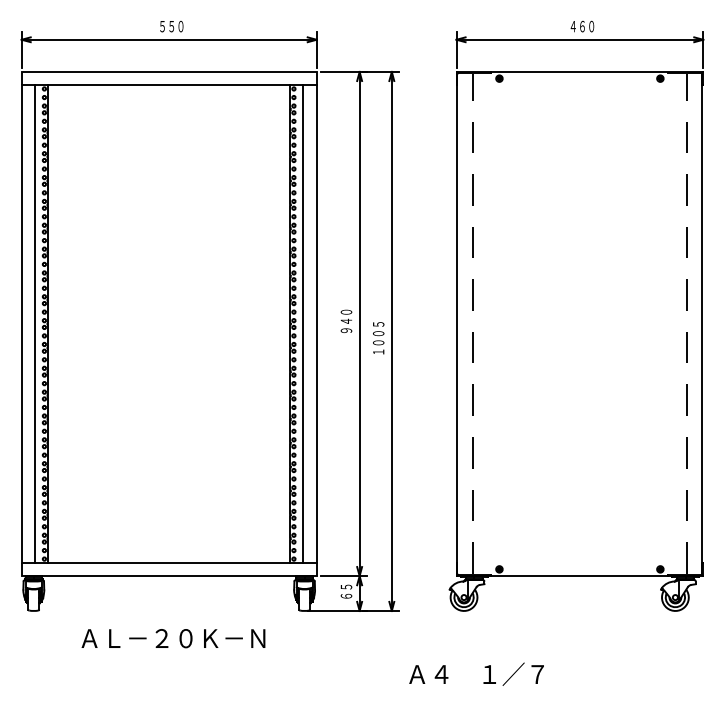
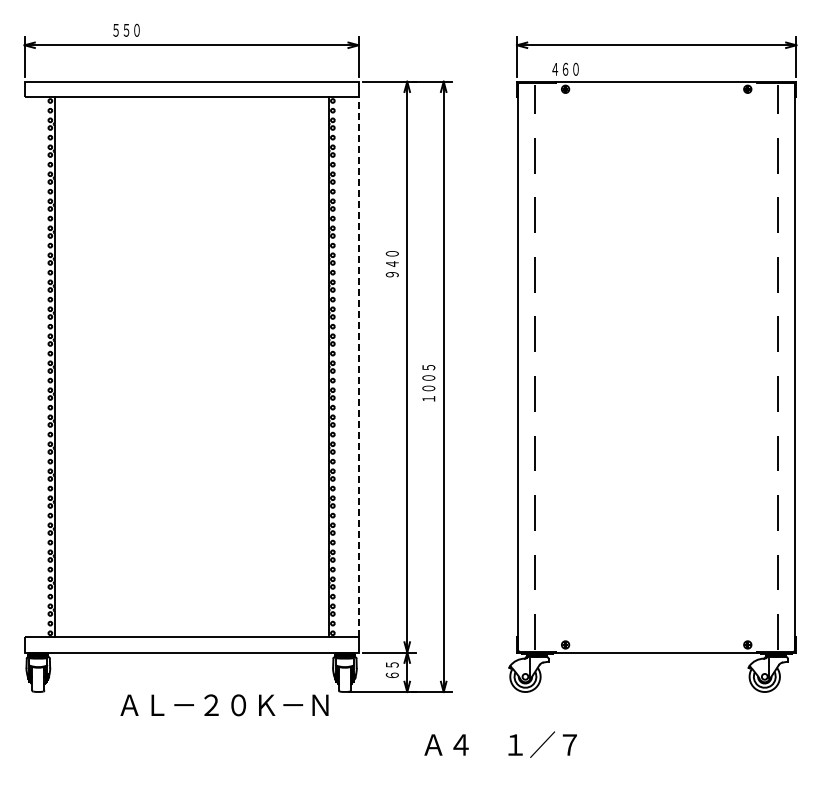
text: (582, 25) -> (565, 68), moved
text: (171, 26) -> (126, 30), moved
text: (345, 321) -> (391, 264), moved
line: (21, 323) -> (24, 366), removed
line: (34, 323) -> (39, 366), removed
line: (303, 323) -> (343, 366), removed
line: (316, 323) -> (358, 366), solid -> dashed
text: (173, 638) -> (224, 705), moved
text: (476, 674) -> (500, 744), moved

